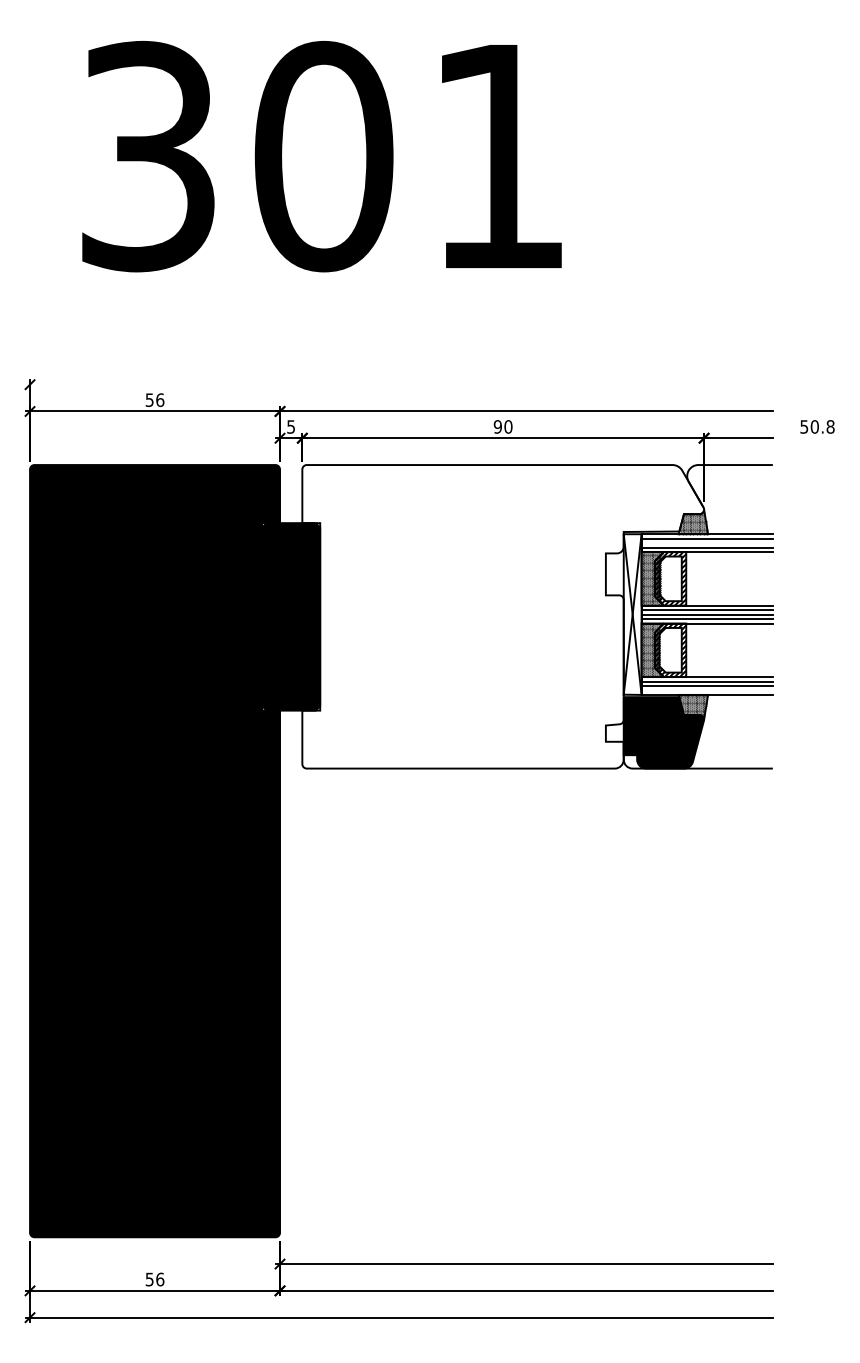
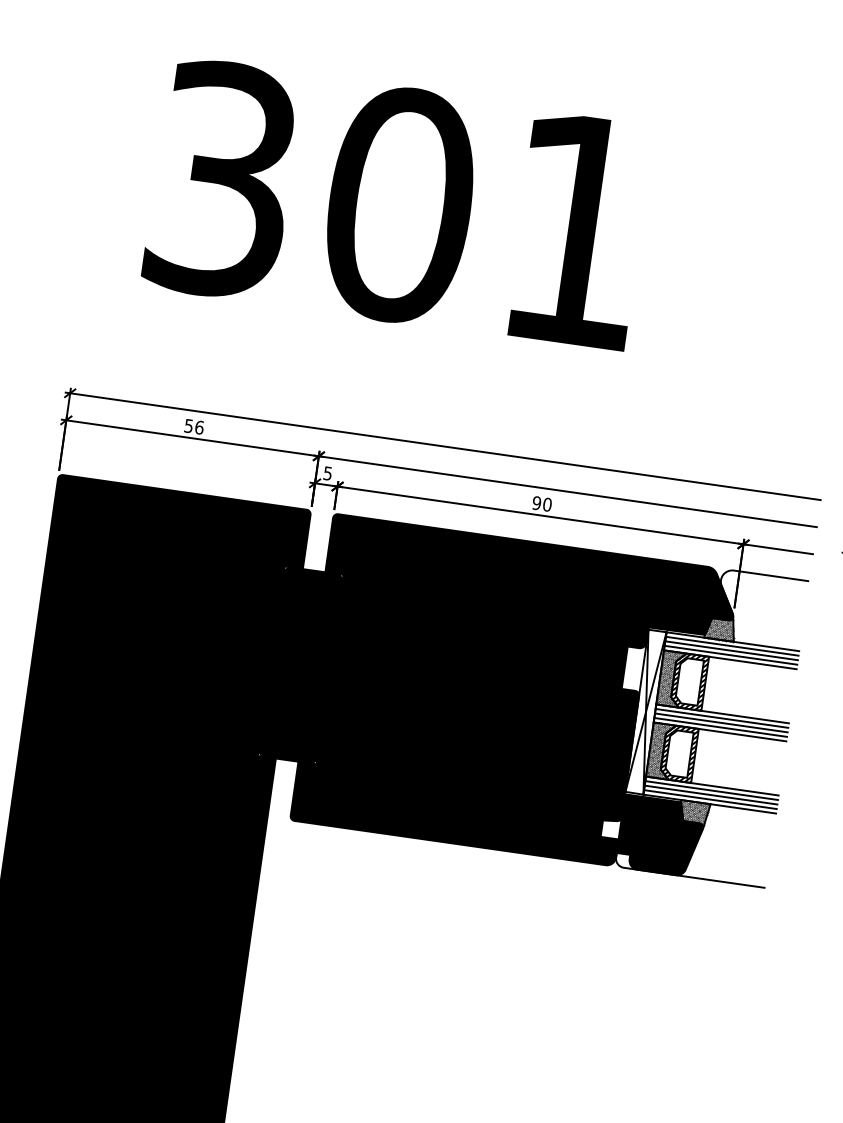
line: (398, 384) -> (442, 446), added
line: (706, 543) -> (730, 650), added
fill: (503, 616) -> (515, 695), added
line: (706, 690) -> (709, 799), added

